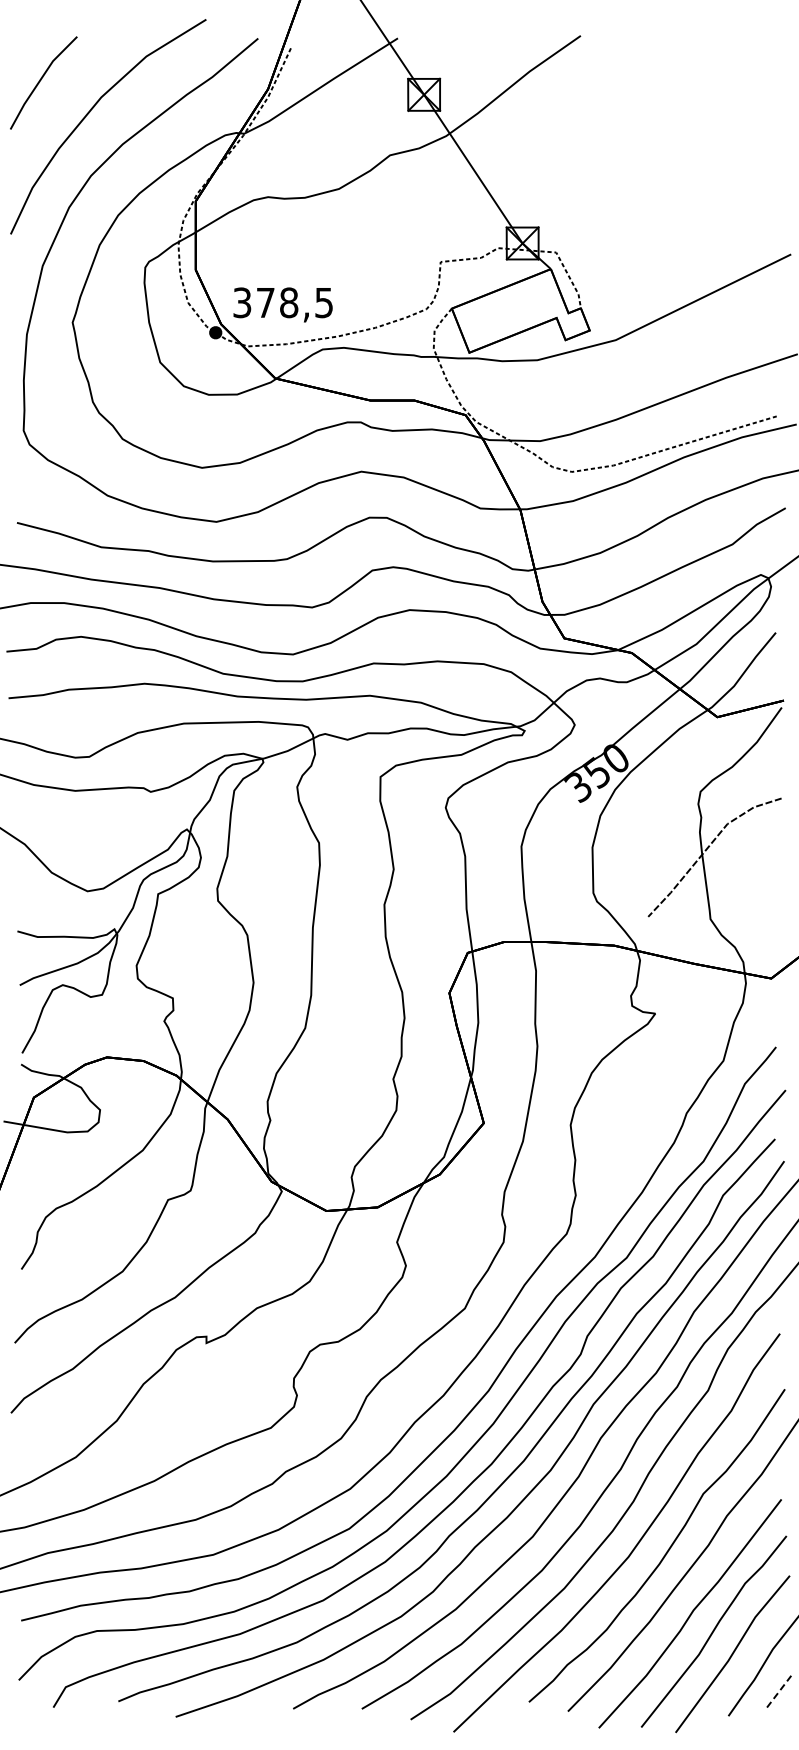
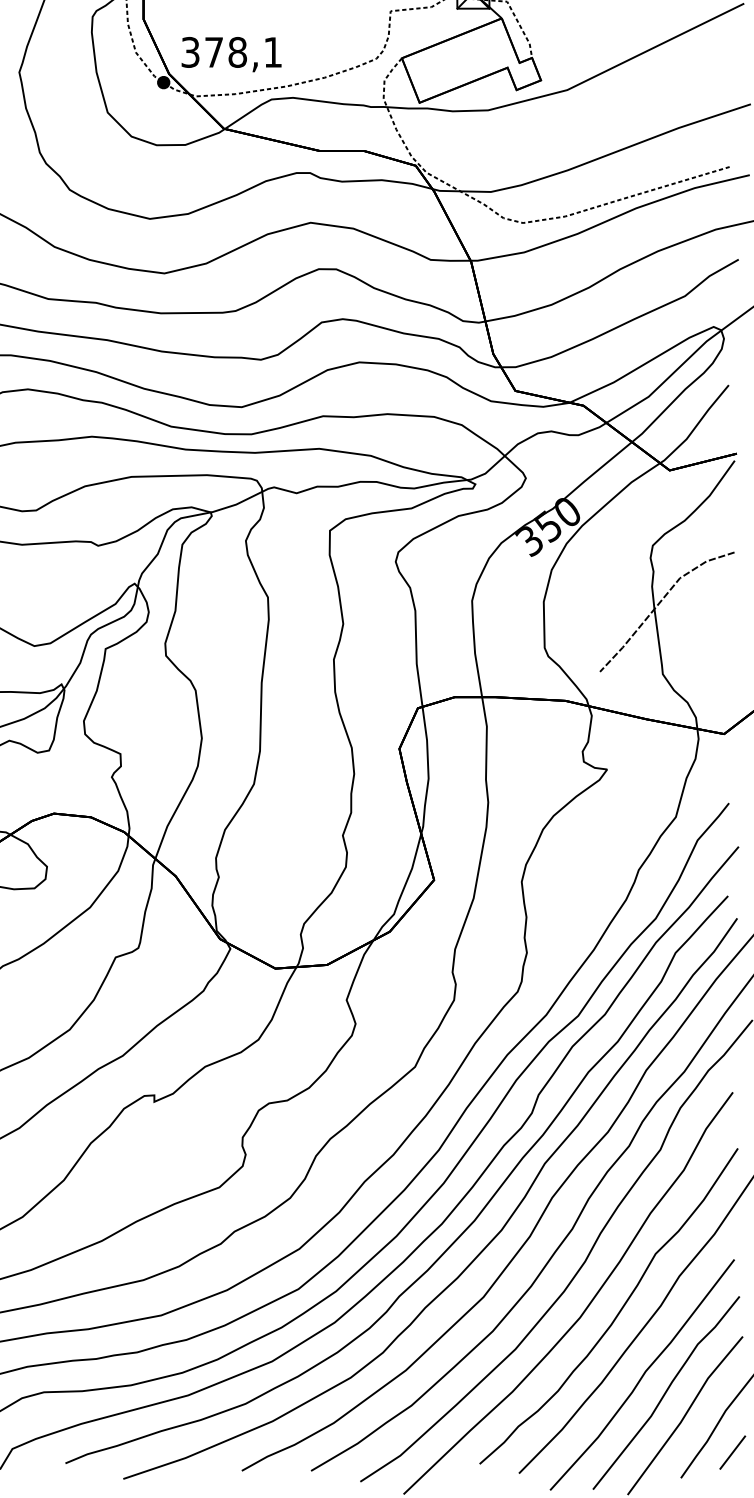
text: (323, 303) -> (272, 53), 378,5 -> 378,1
line: (780, 1690) -> (733, 1452), dashed -> solid

